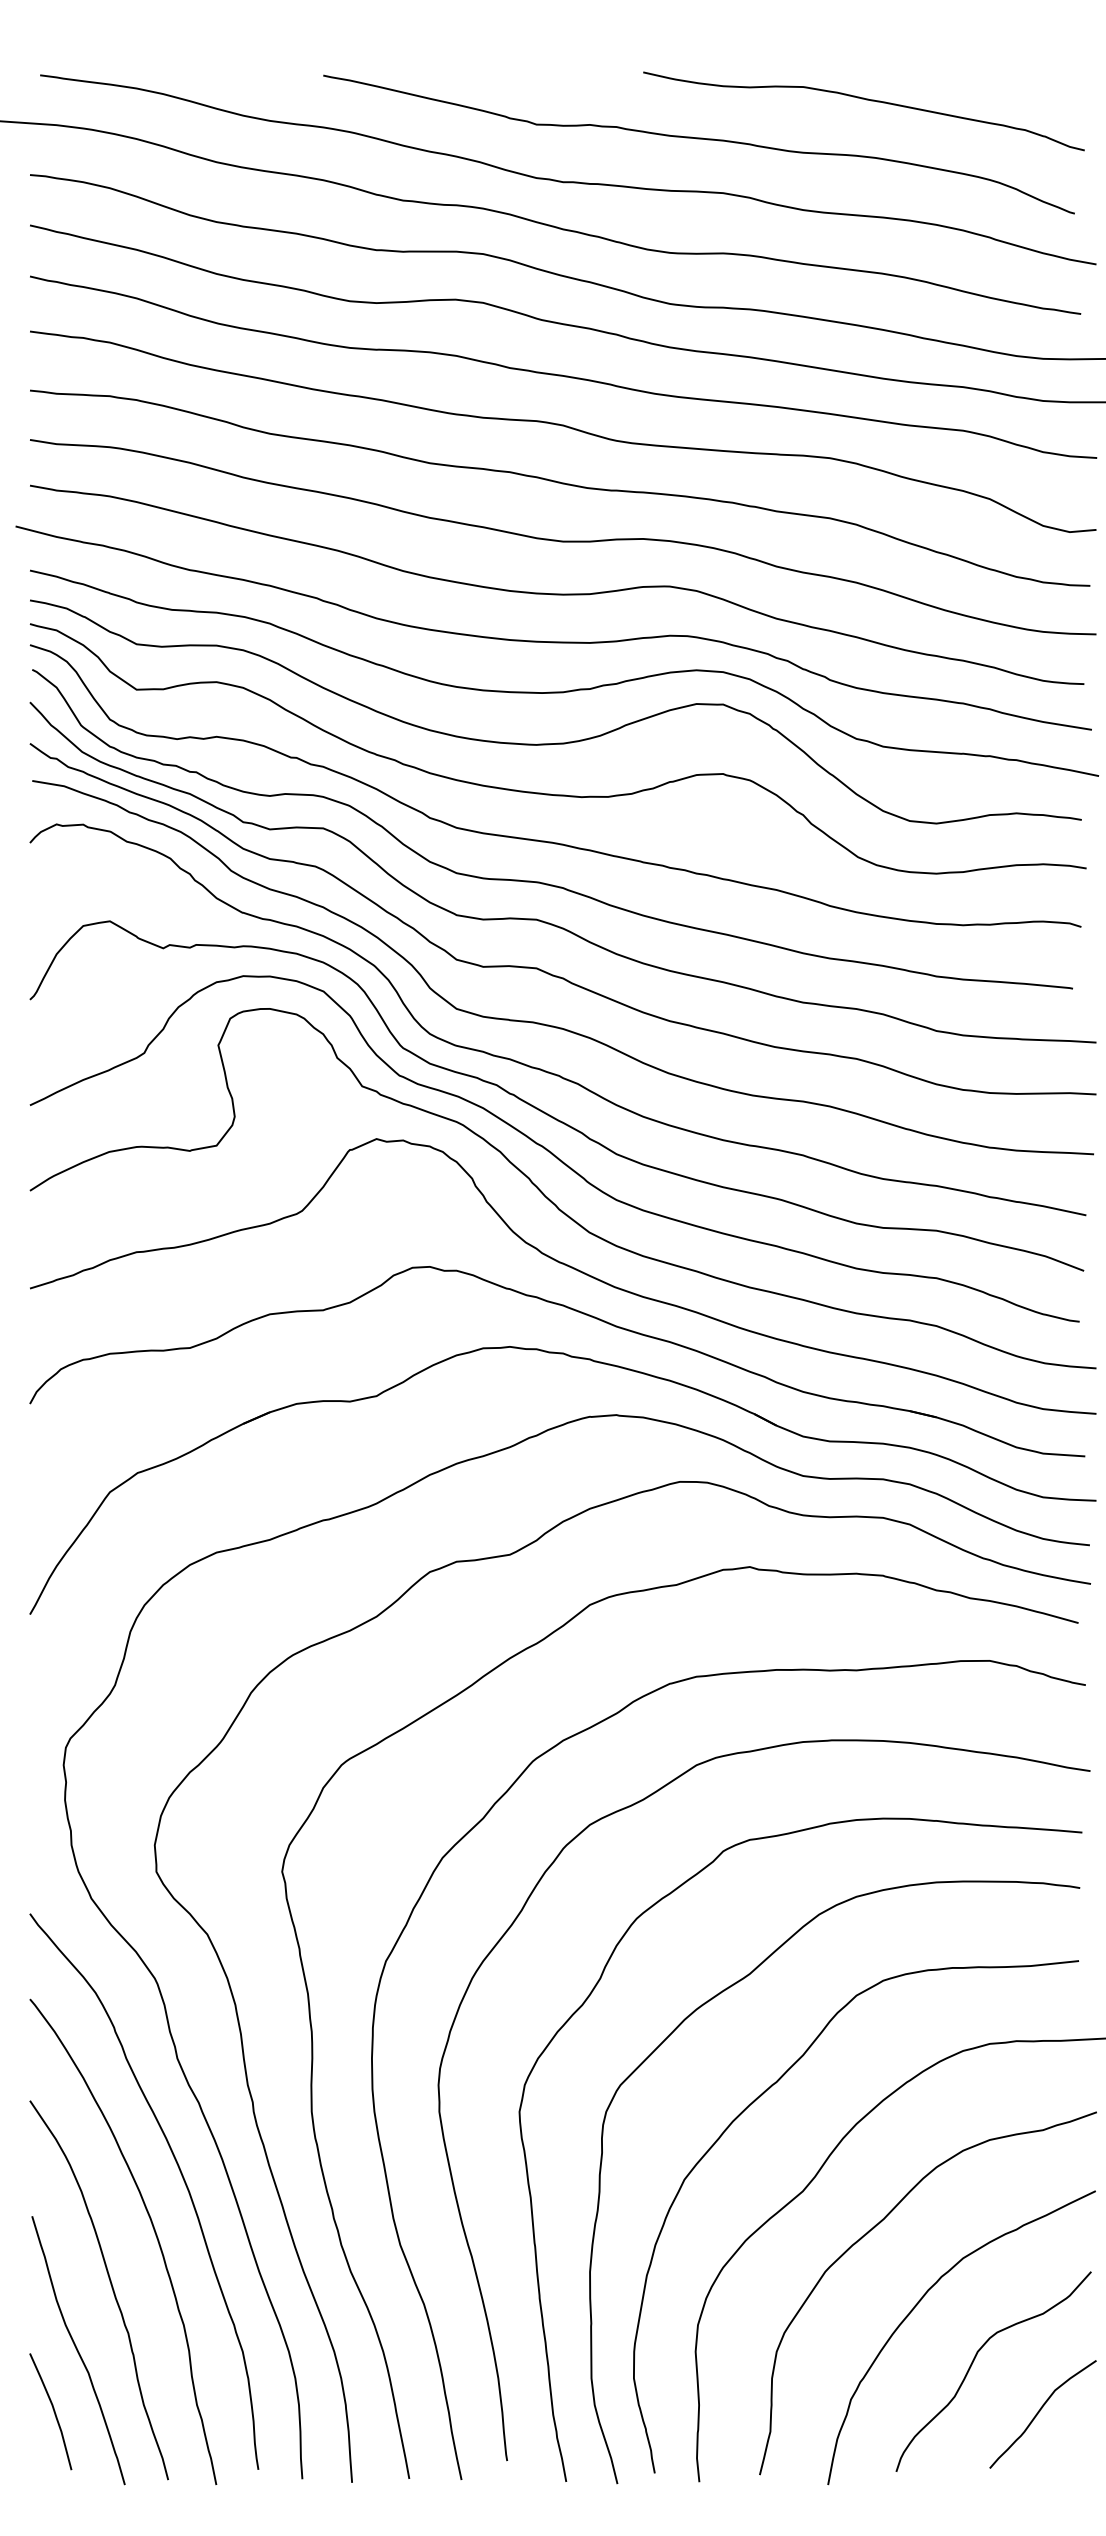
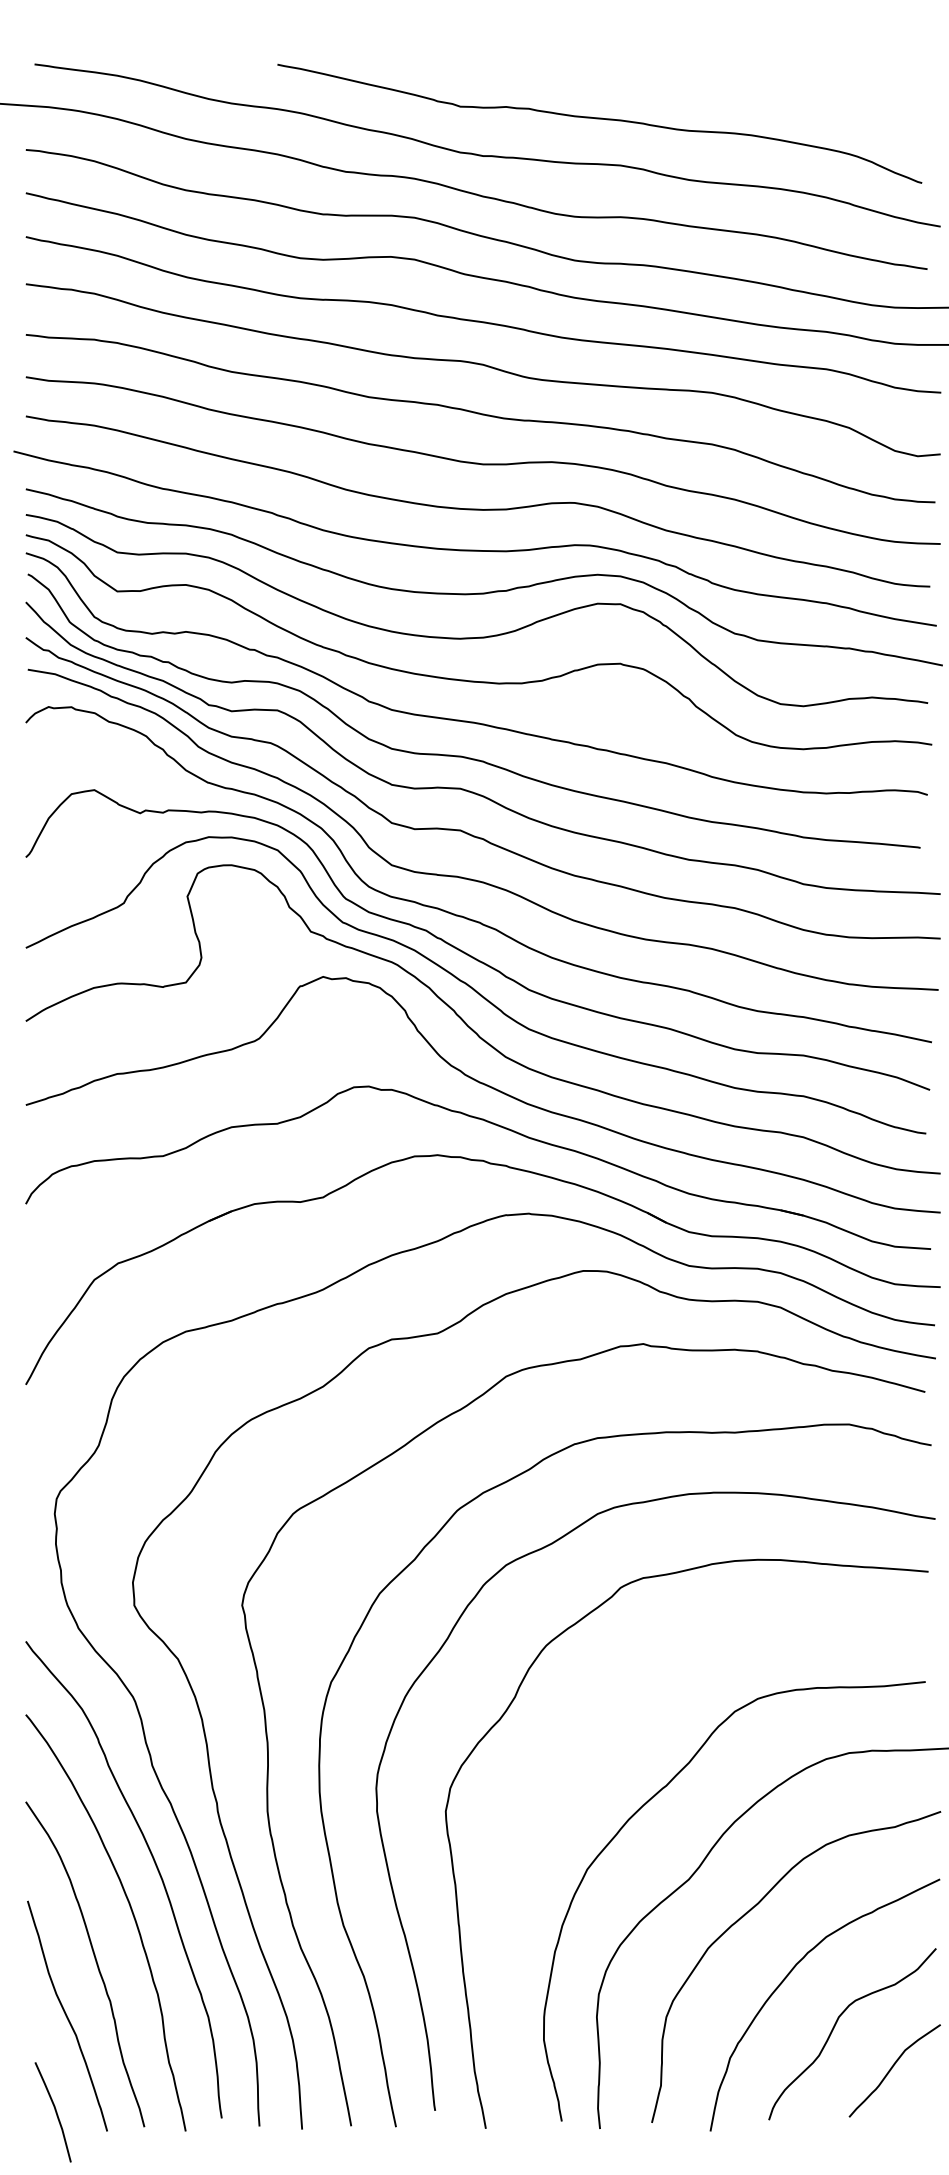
curve: (866, 100) -> (743, 86), removed
curve: (711, 2000) -> (610, 1715), removed
curve: (52, 2409) -> (54, 2110), moved

